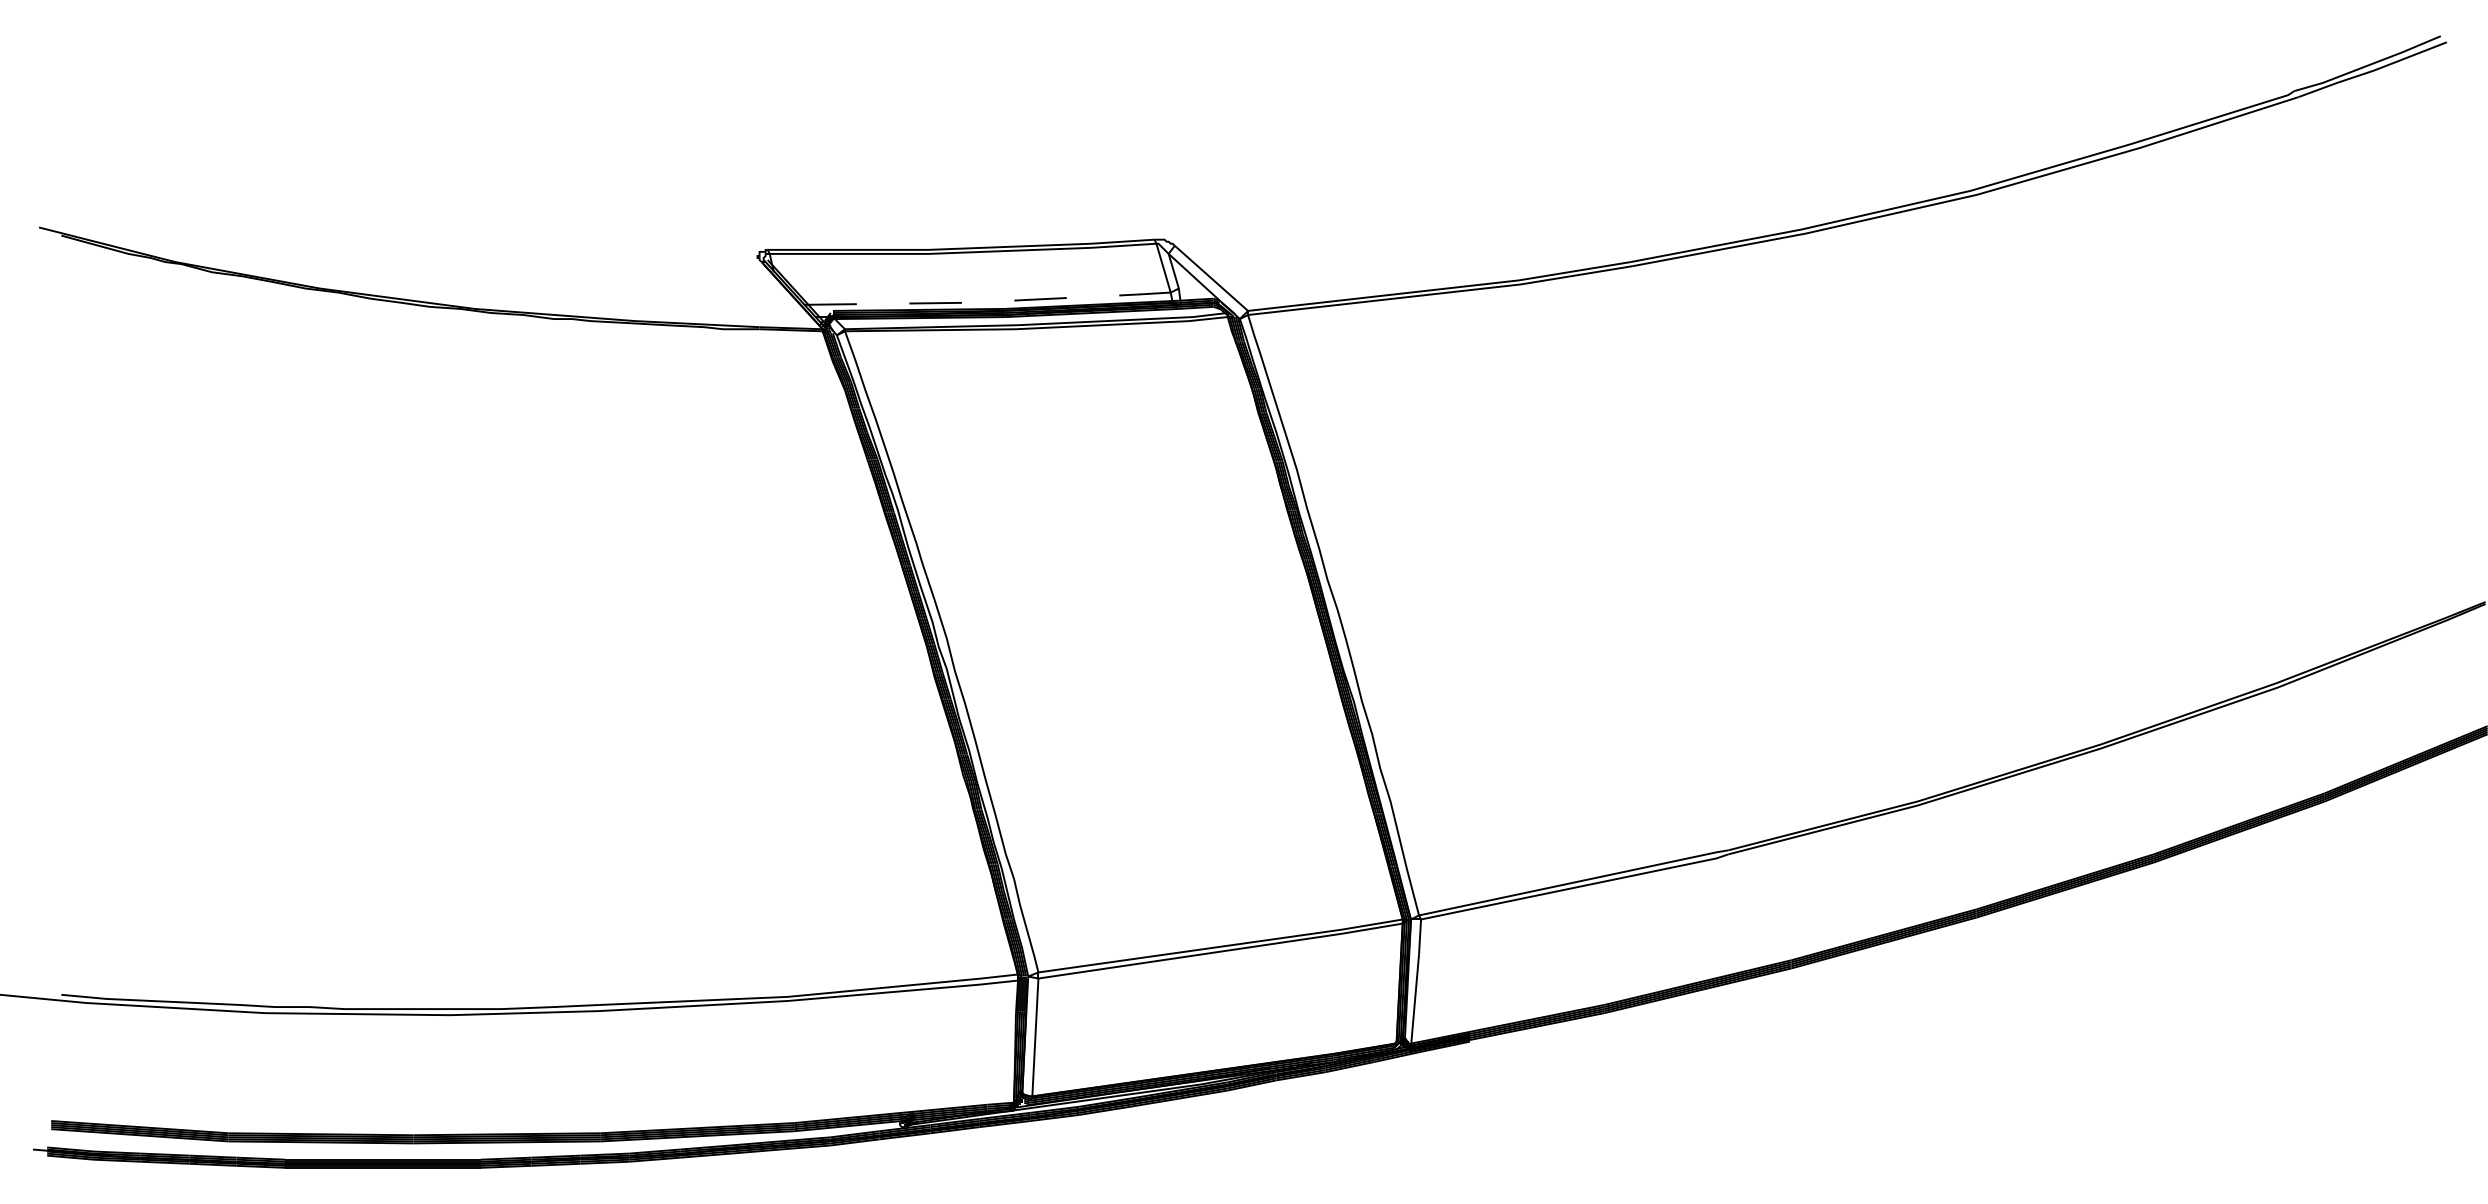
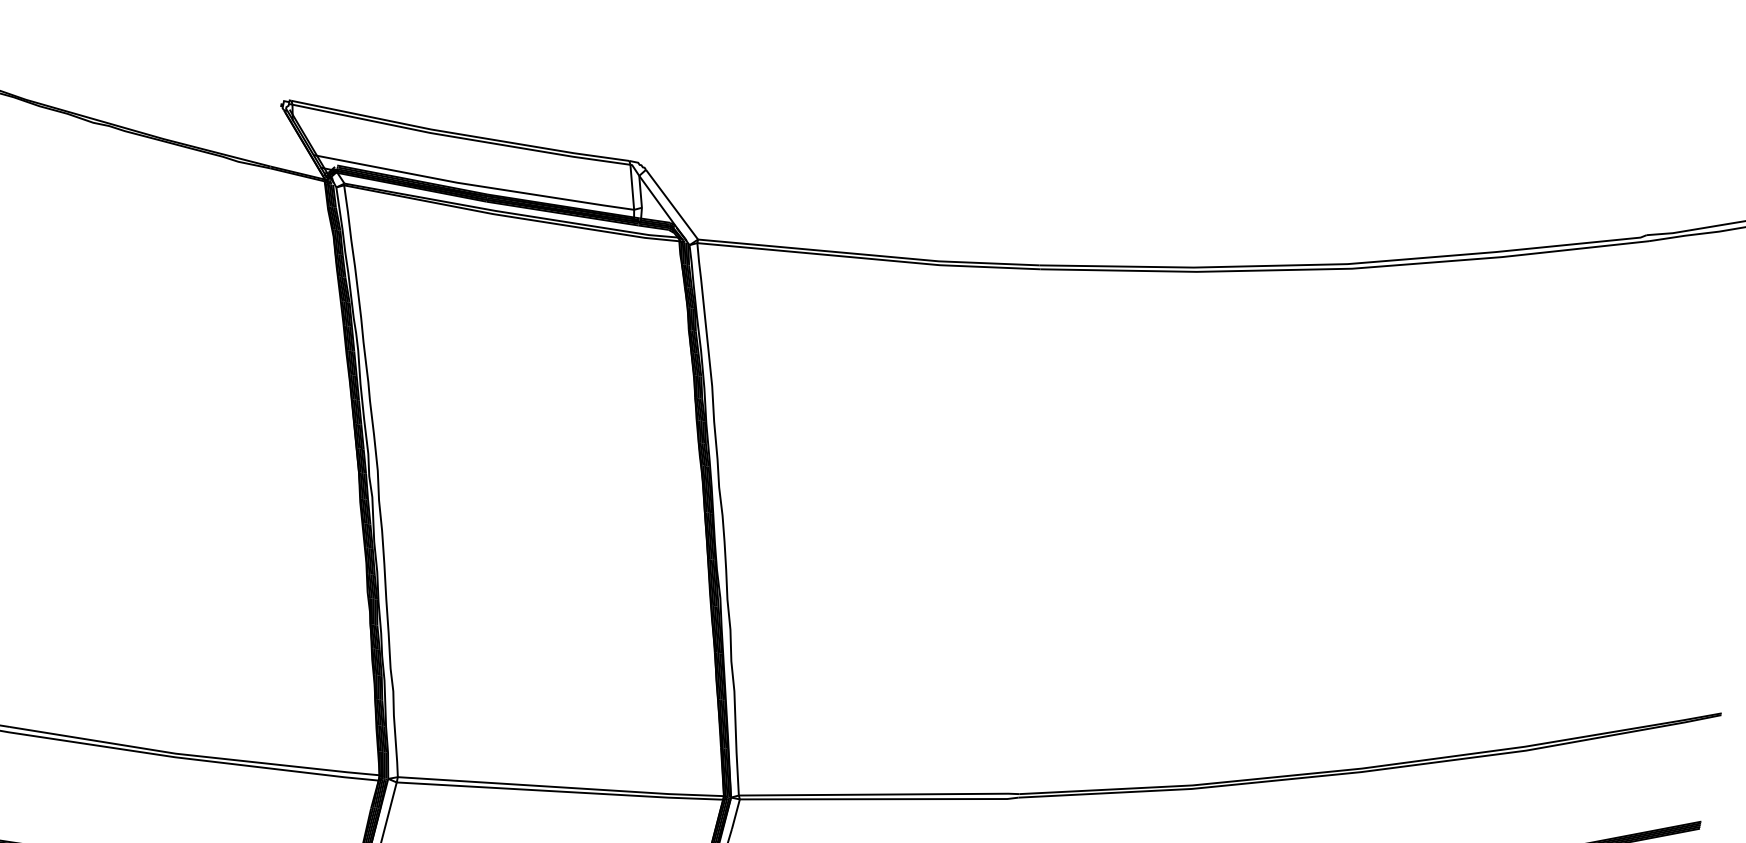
line: (988, 301) -> (474, 185), dashed -> solid

